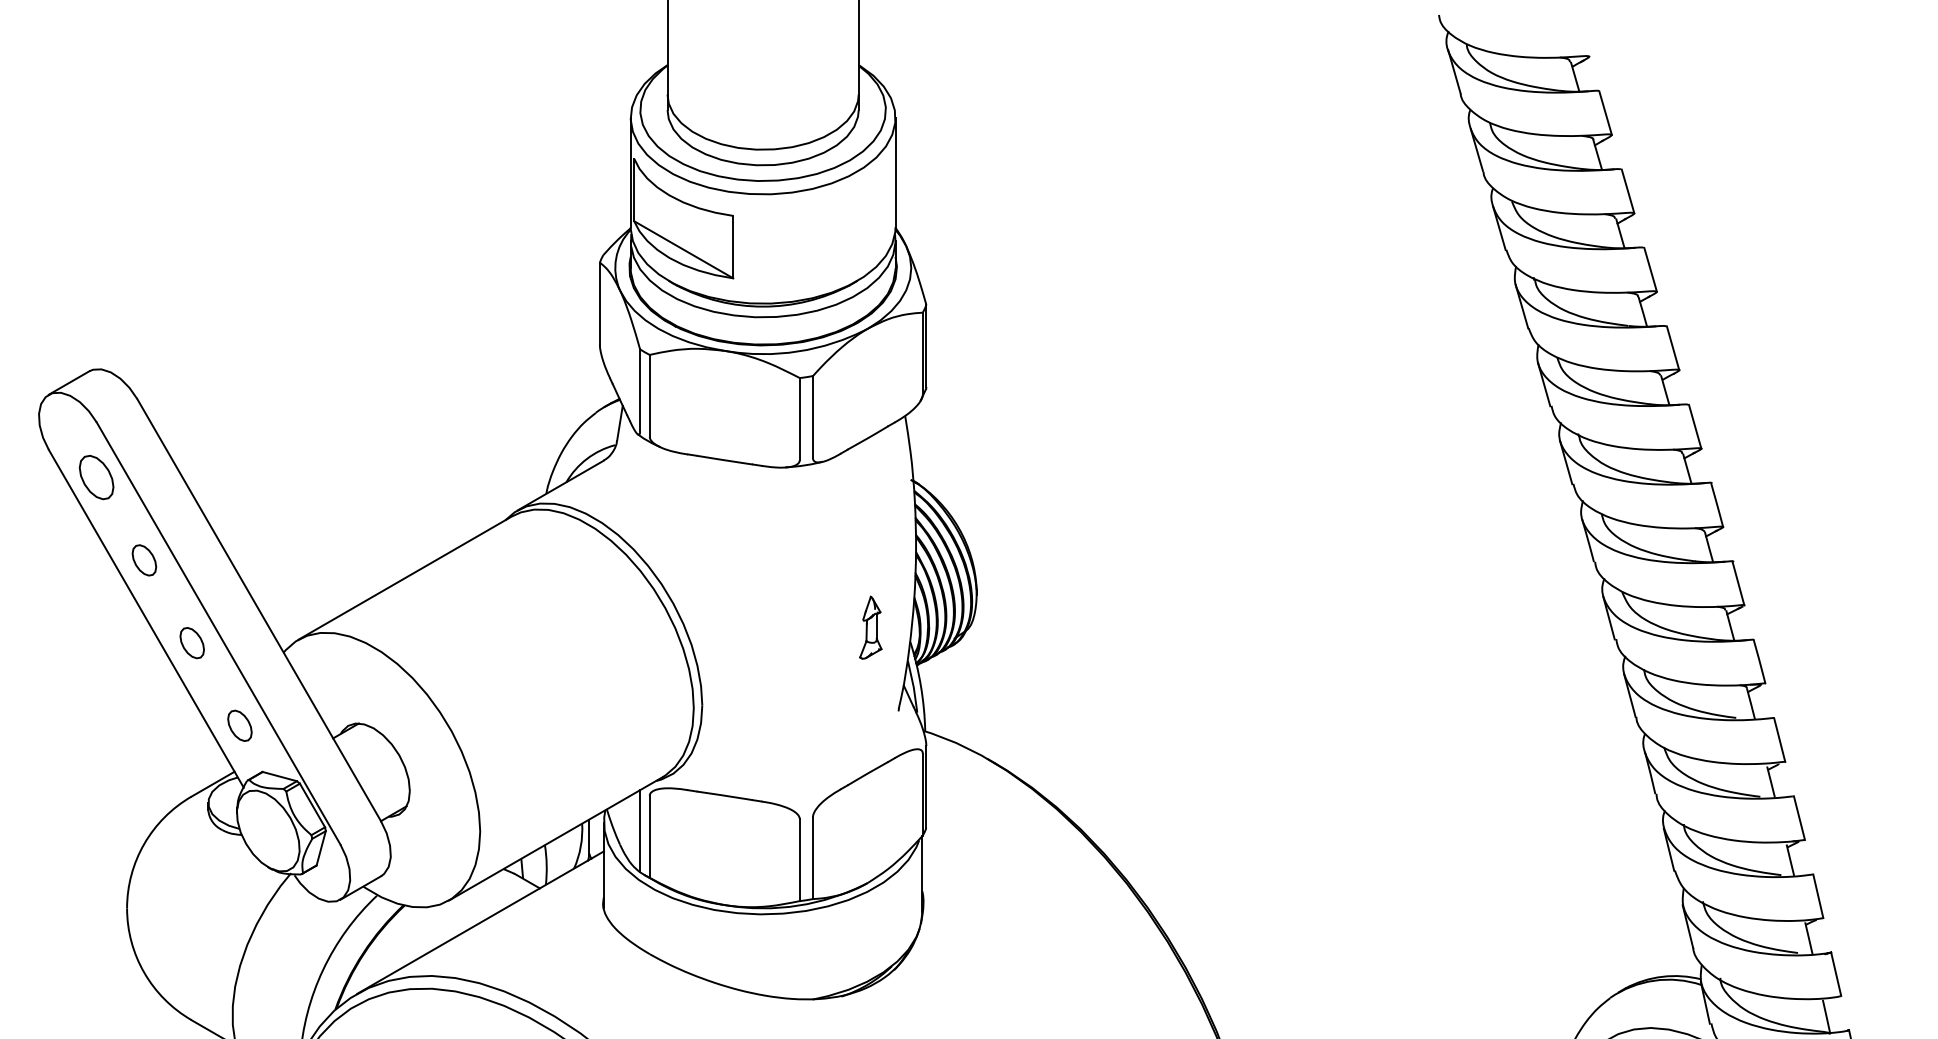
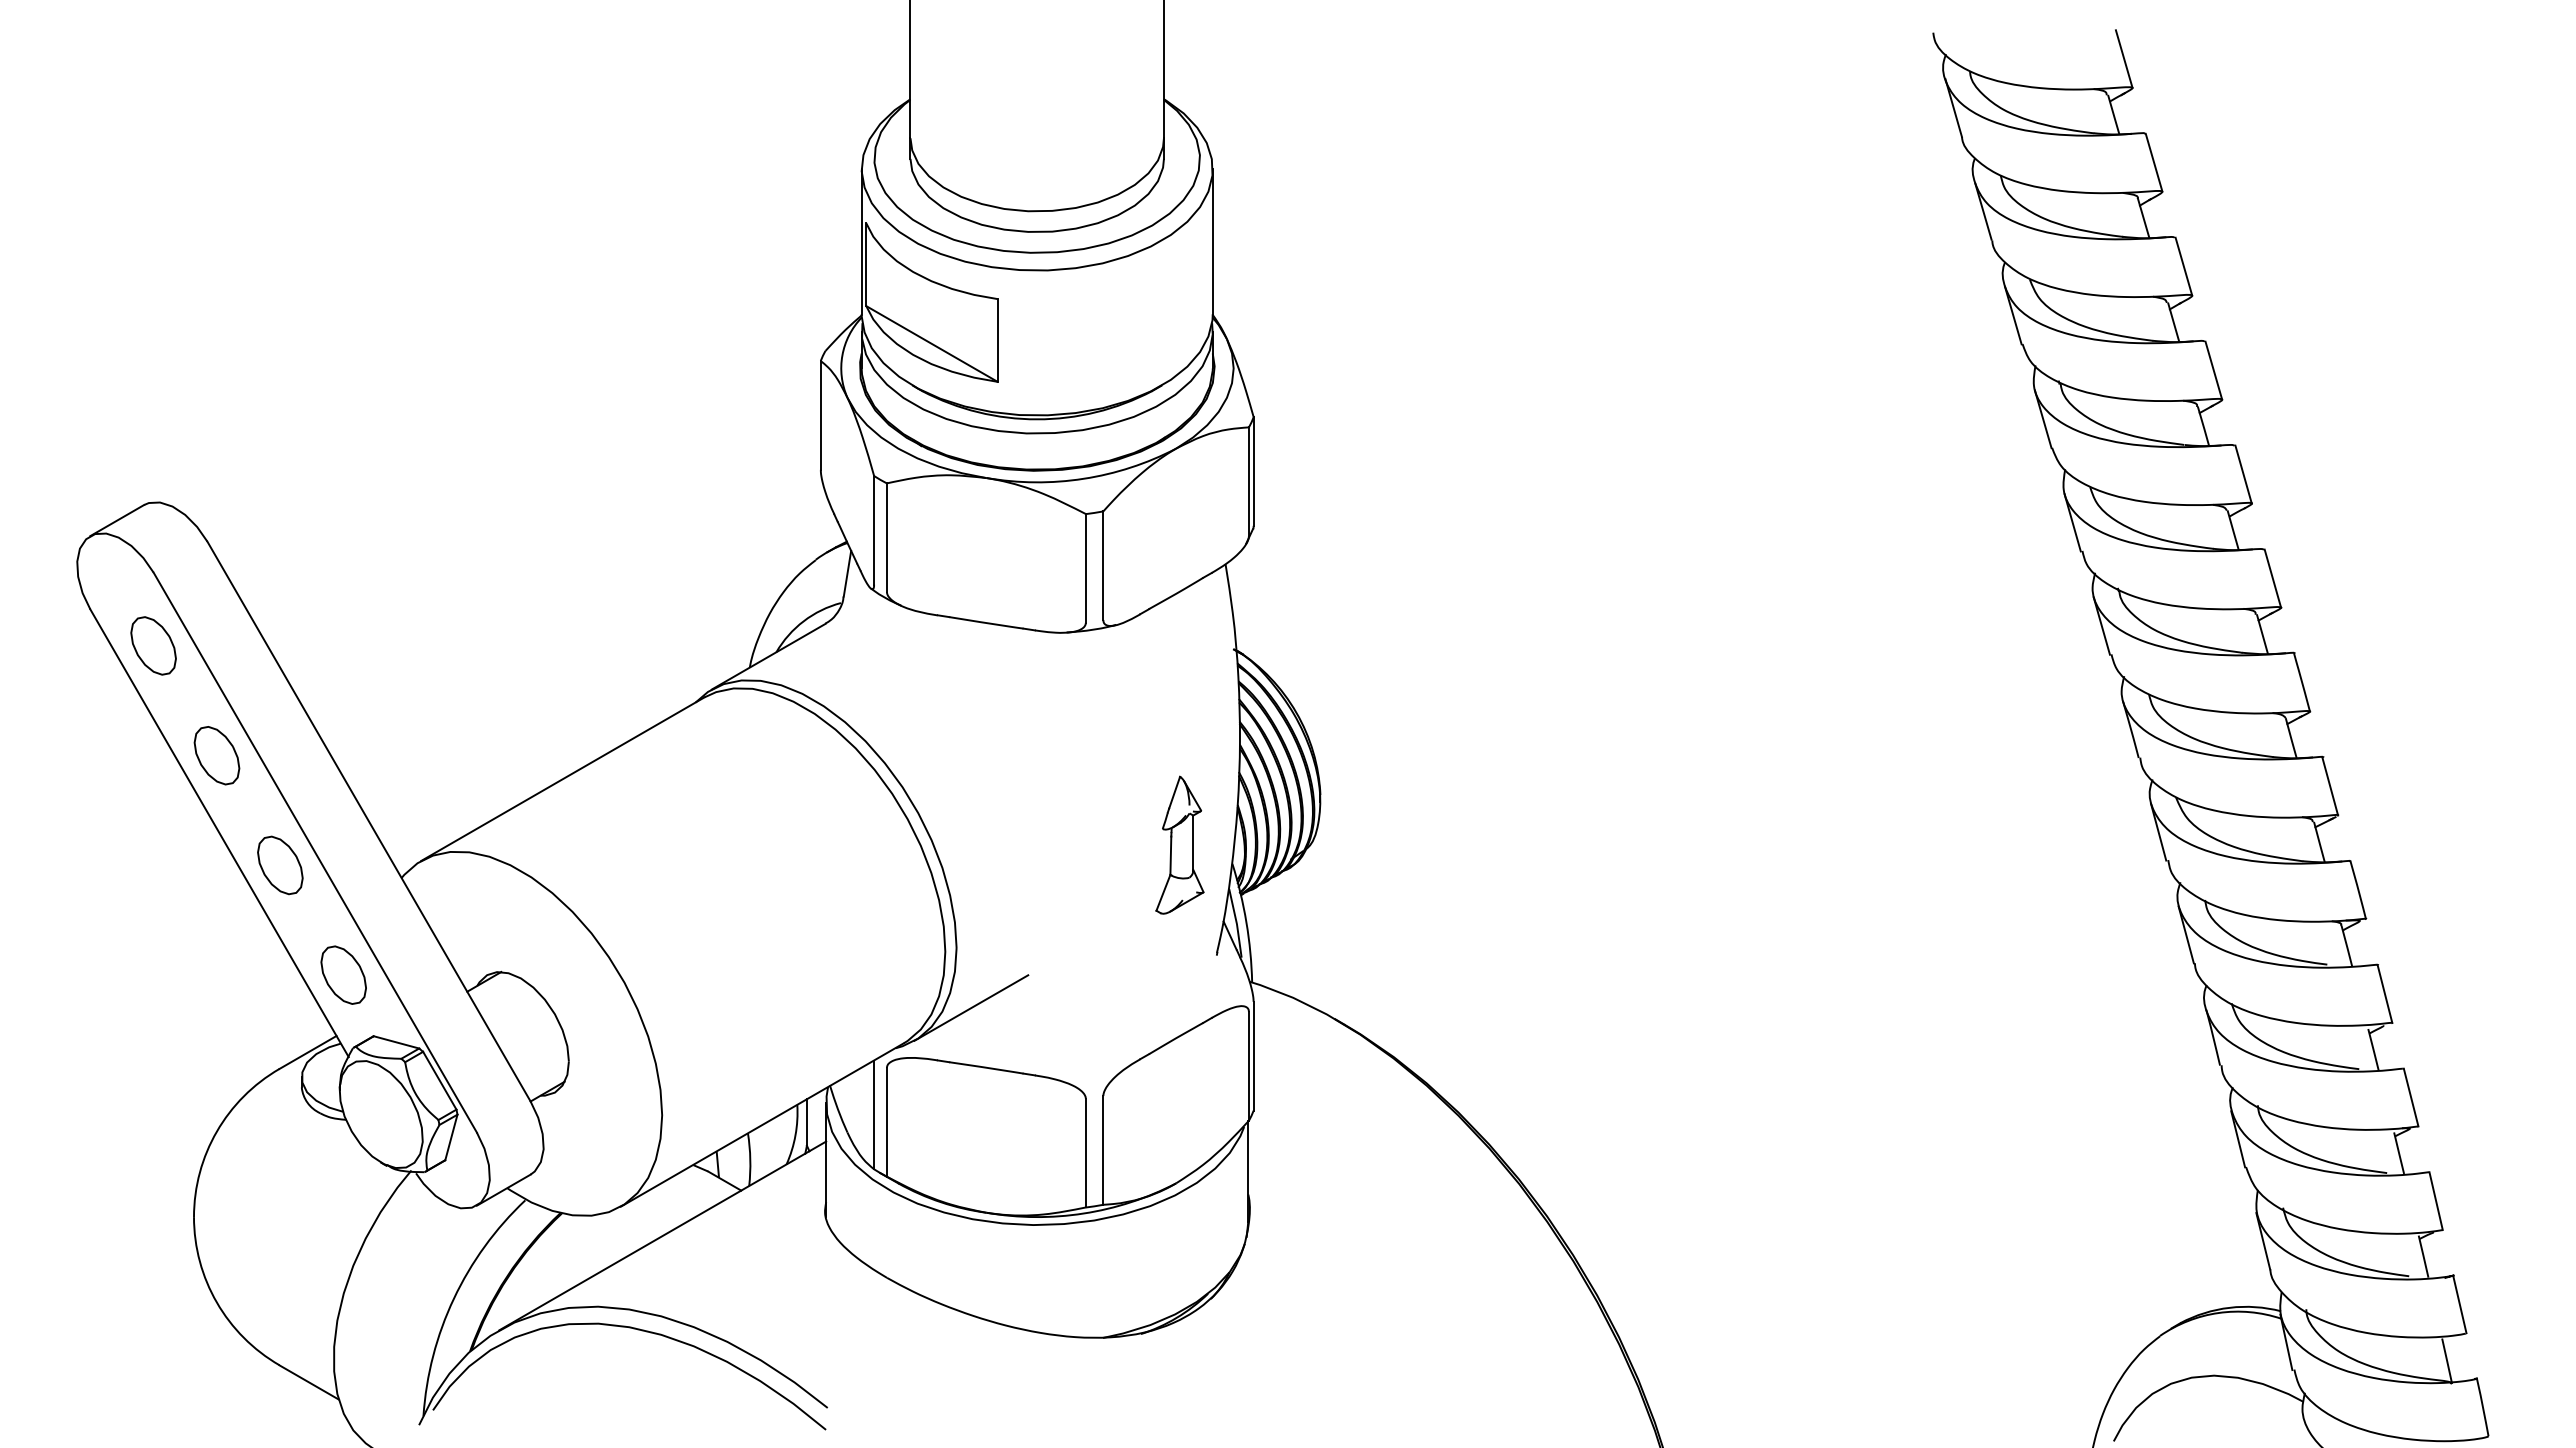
line: (1582, 34) -> (2123, 58), added
part: (144, 560) -> (216, 755), size x1.43
part: (870, 627) -> (1179, 844), size x1.67
part: (192, 643) -> (280, 865), size x1.43
part: (239, 725) -> (343, 974), size x1.43
line: (713, 750) -> (971, 1007), added

